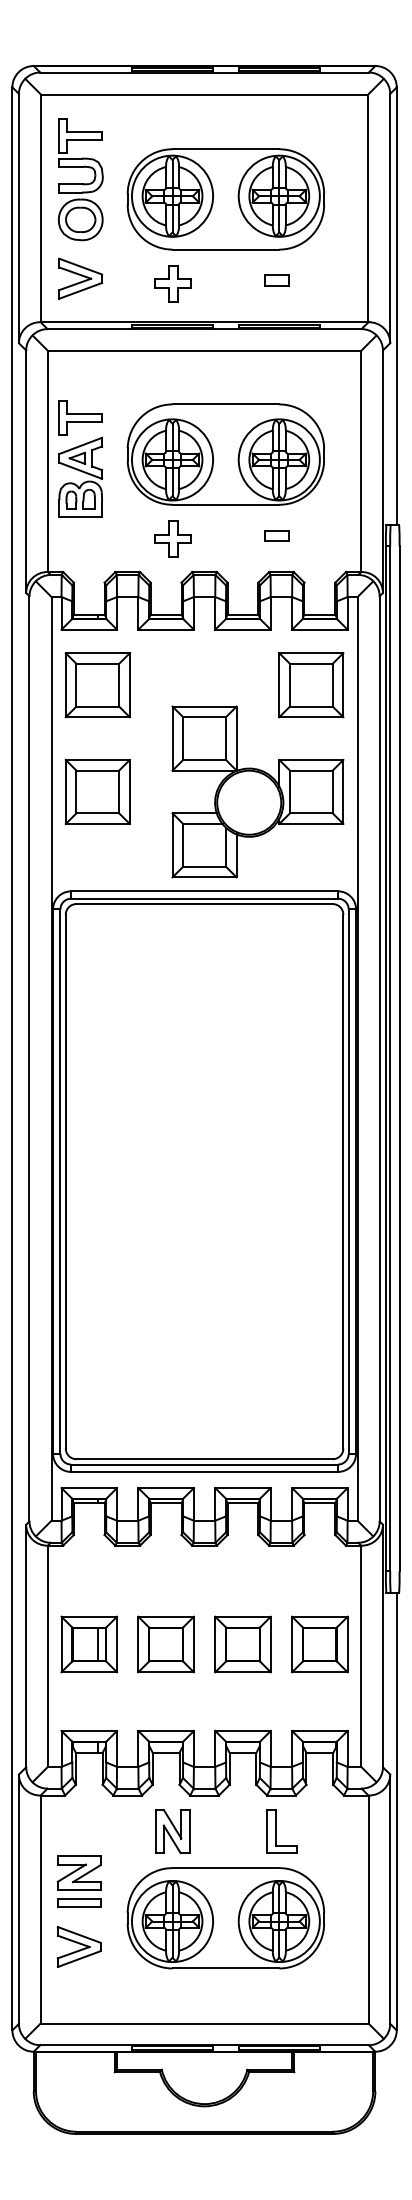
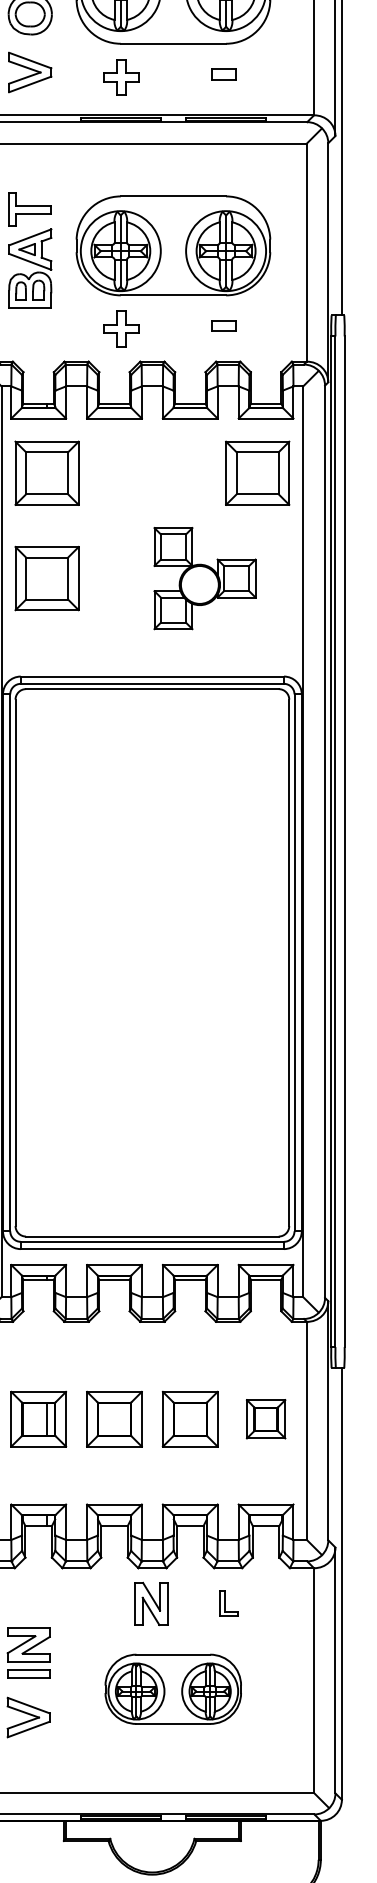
part: (257, 791) -> (204, 578), size x0.6
part: (319, 1644) -> (265, 1419), size x0.7
part: (172, 1831) -> (151, 1603), moved
part: (281, 1831) -> (228, 1603), size x0.6
part: (225, 1918) -> (173, 1689), size x0.7

